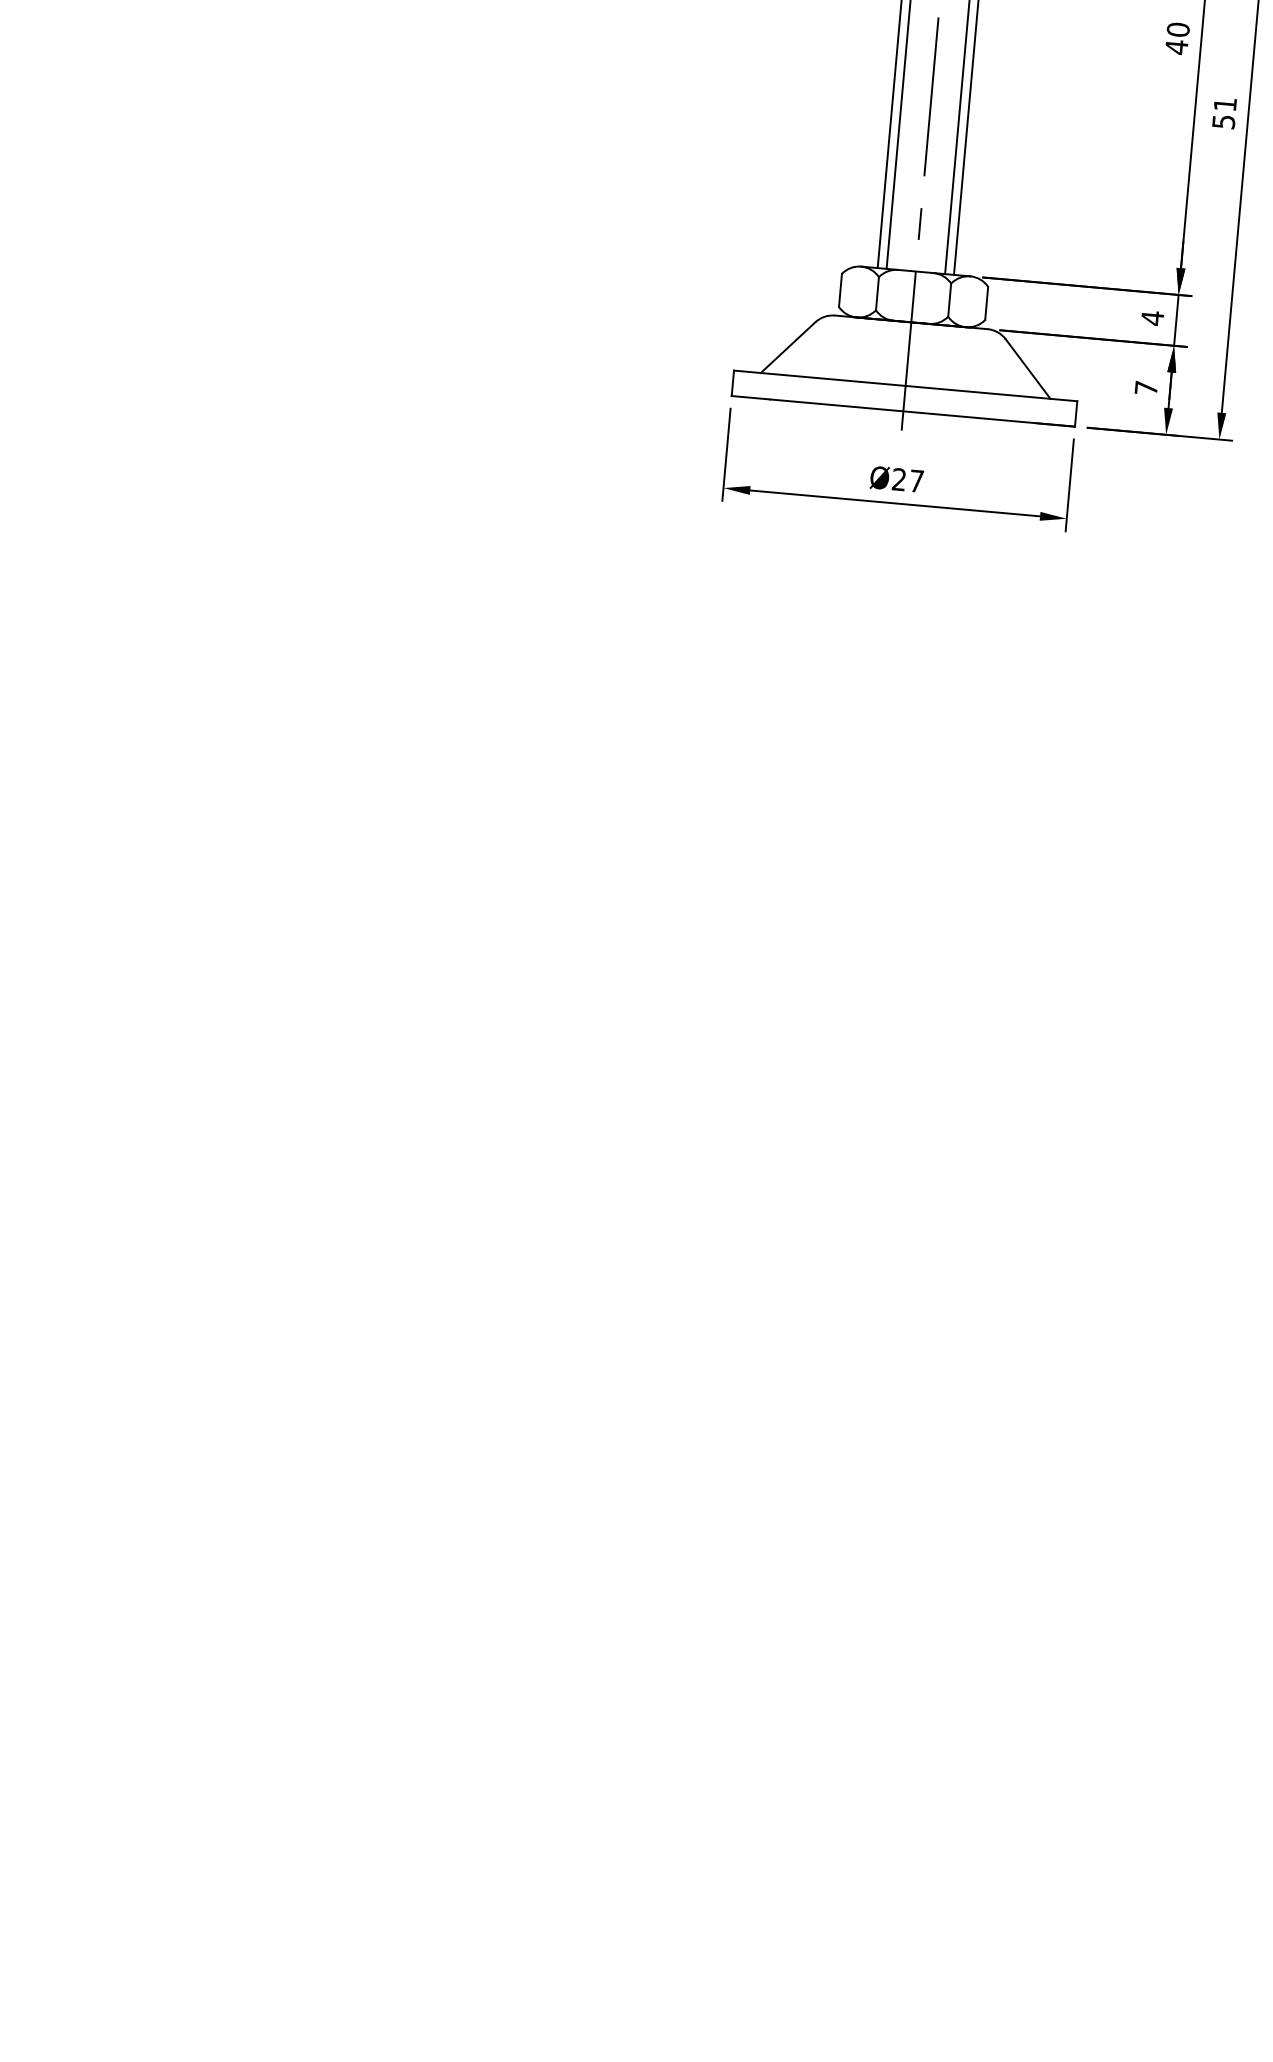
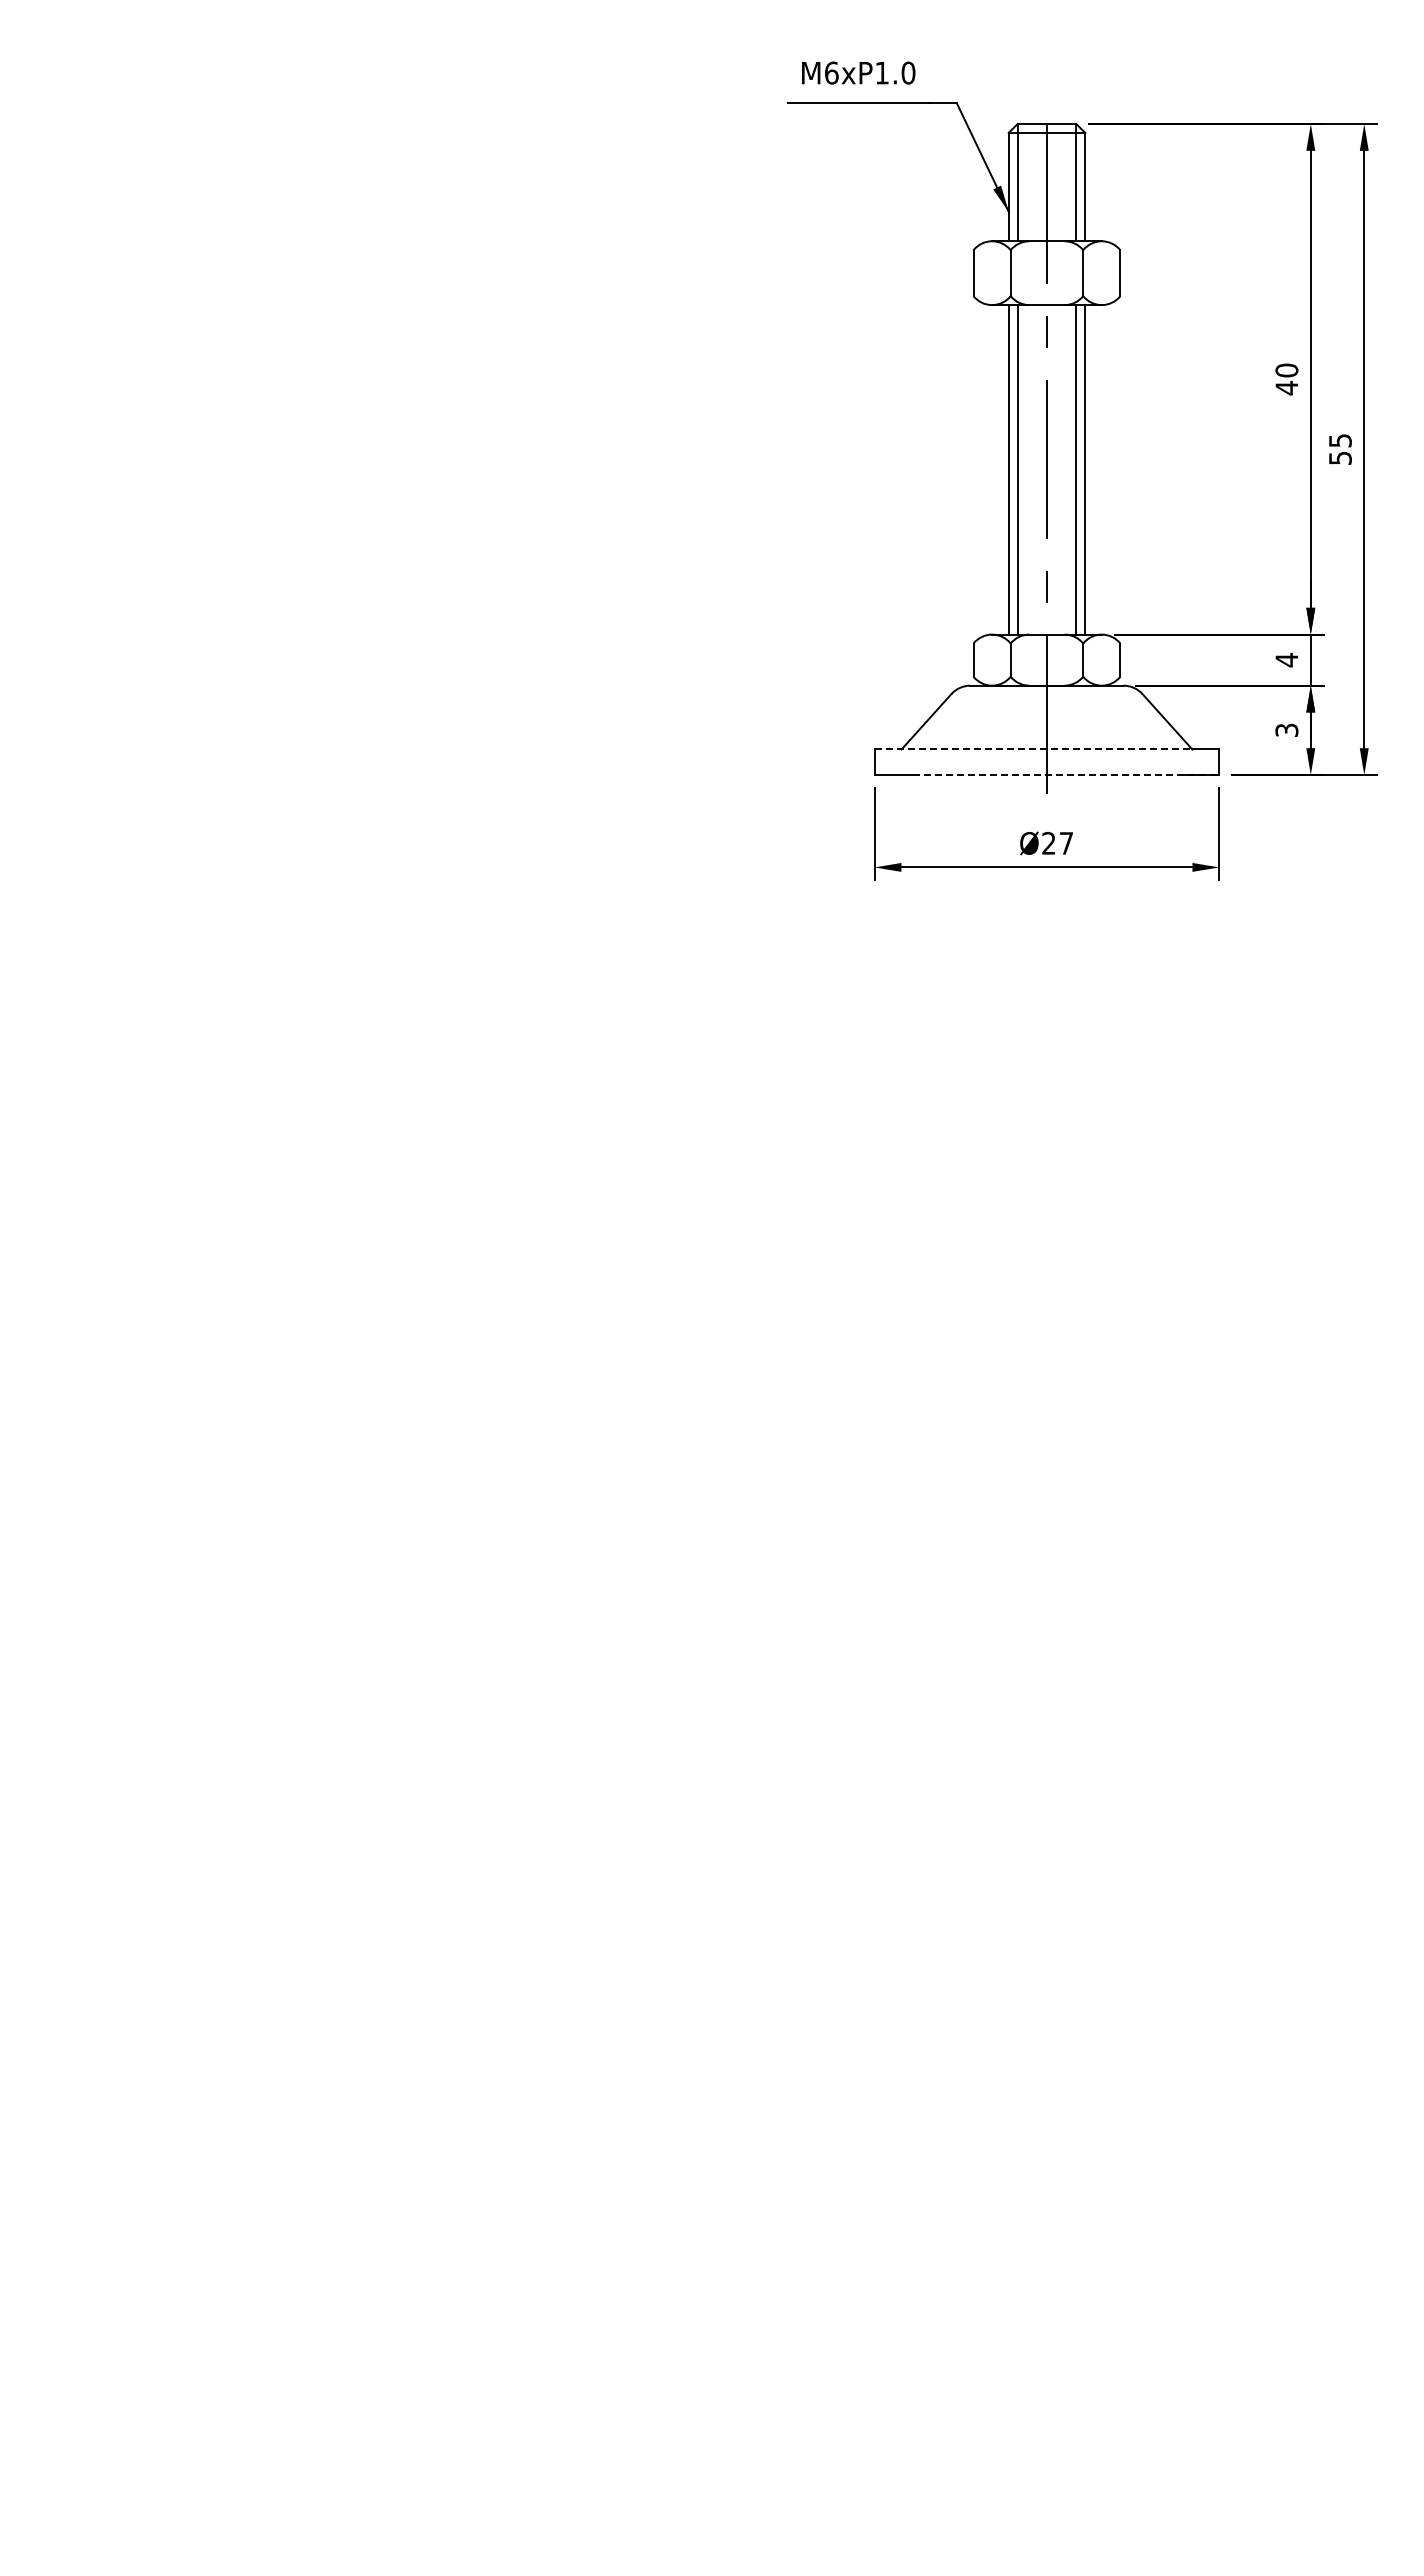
text: (1225, 104) -> (1340, 440), 51 -> 55
line: (892, 384) -> (1033, 749), solid -> dashed
text: (1145, 387) -> (1286, 729), 7 -> 3
line: (922, 413) -> (1066, 775), solid -> dashed

